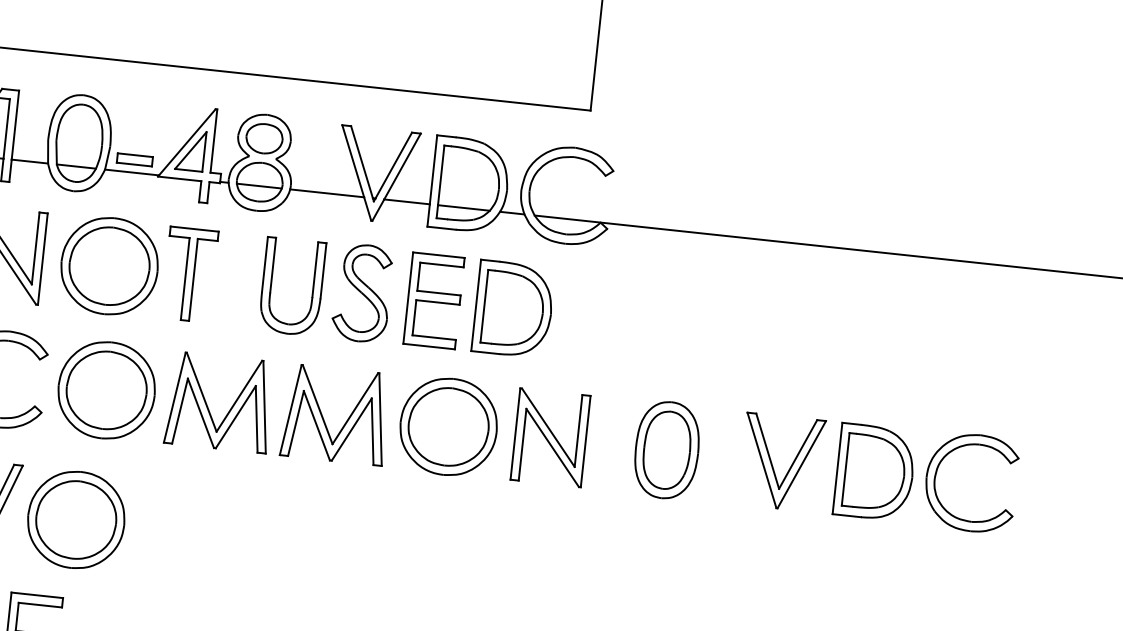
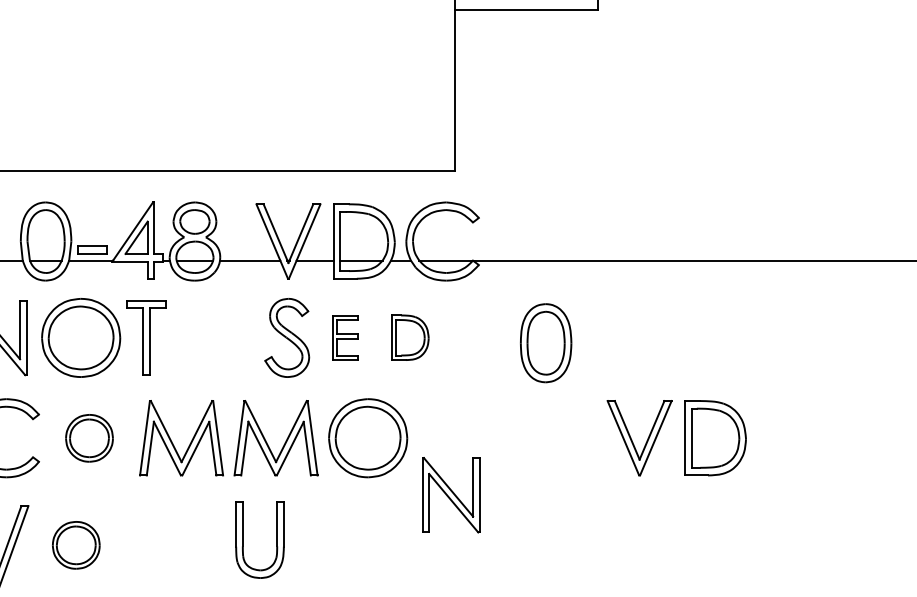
part: (271, 284) -> (243, 539), moved
part: (434, 300) -> (345, 337), size x0.6
part: (513, 308) -> (410, 337), size x0.6
part: (106, 390) -> (89, 438), size x0.6
part: (550, 438) -> (451, 495), moved
part: (667, 450) -> (546, 343), moved
part: (936, 479) -> (765, 438), removed
part: (76, 520) -> (76, 545), size x0.6

